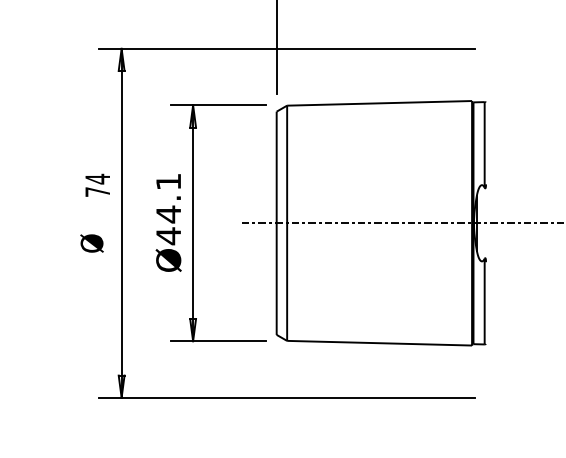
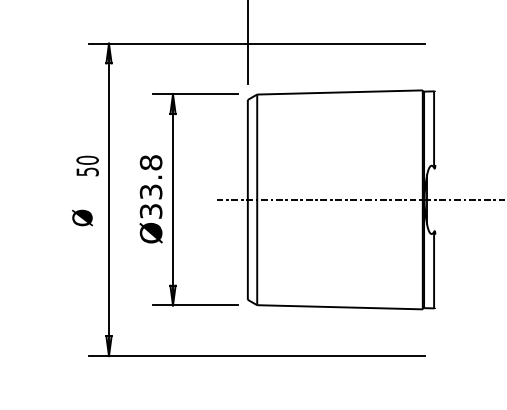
text: (97, 184) -> (87, 165), 74 -> 50
text: (167, 209) -> (150, 187), Ø44.1 -> Ø33.8

